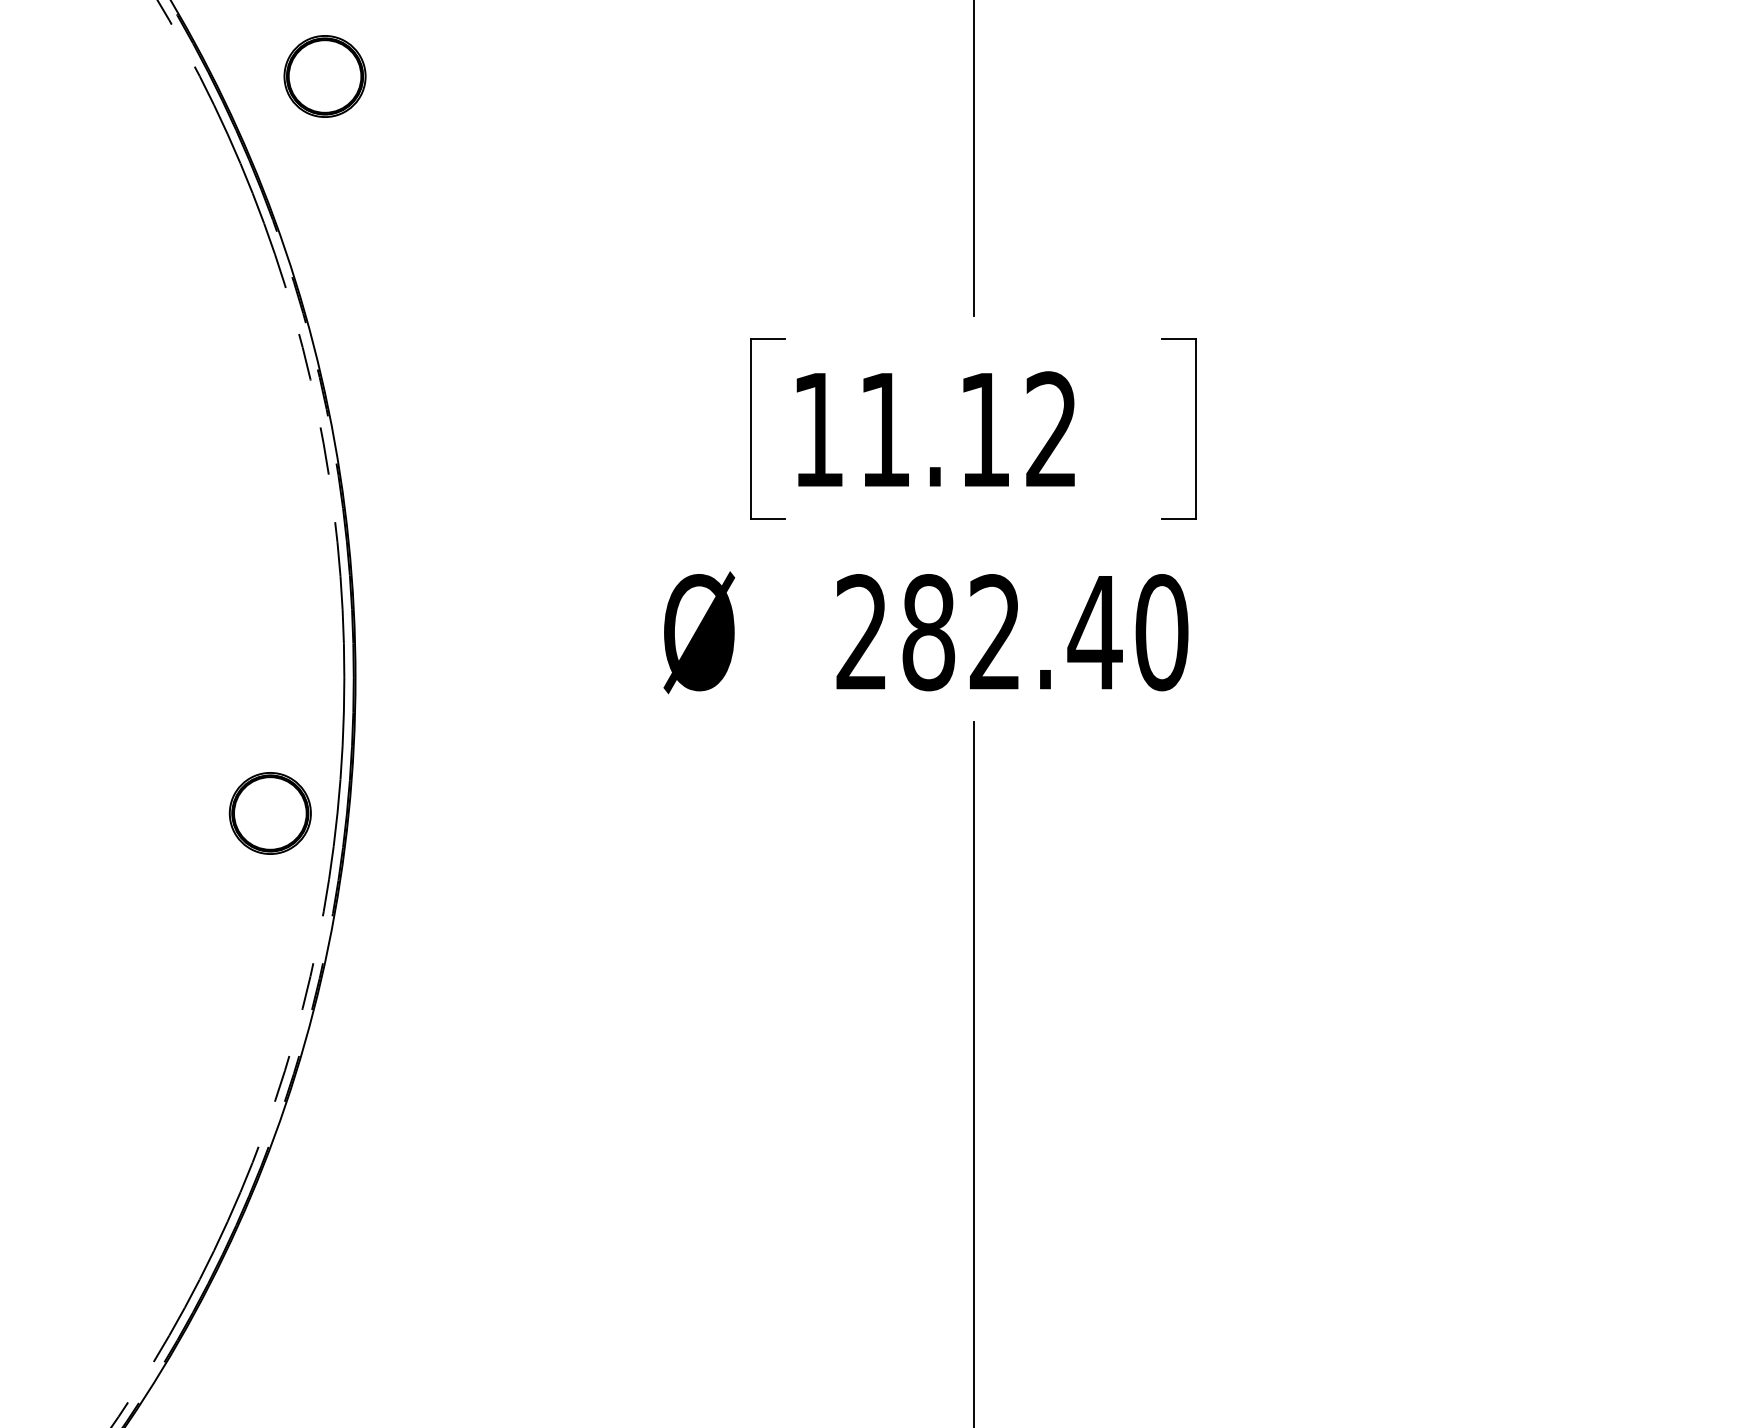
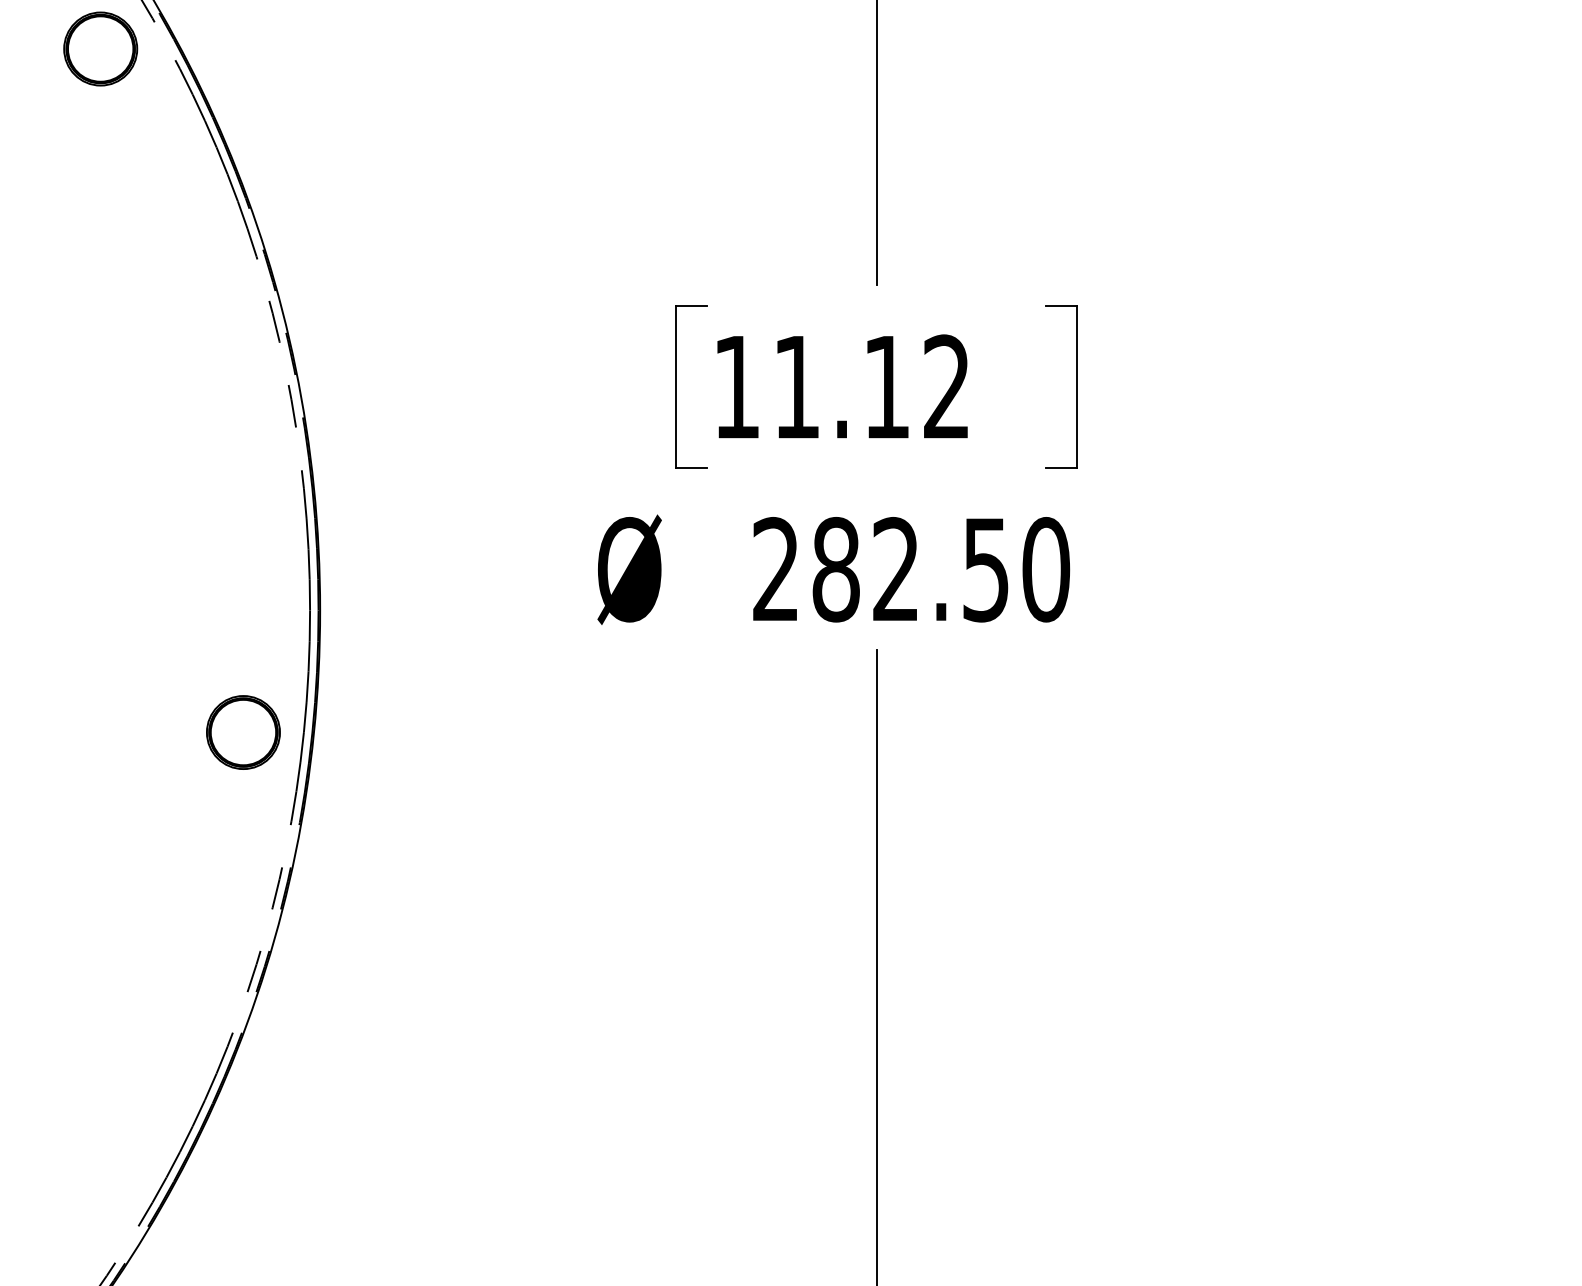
part: (324, 75) -> (100, 48), moved
text: (1094, 633) -> (985, 570), 282.40 -> 282.50

